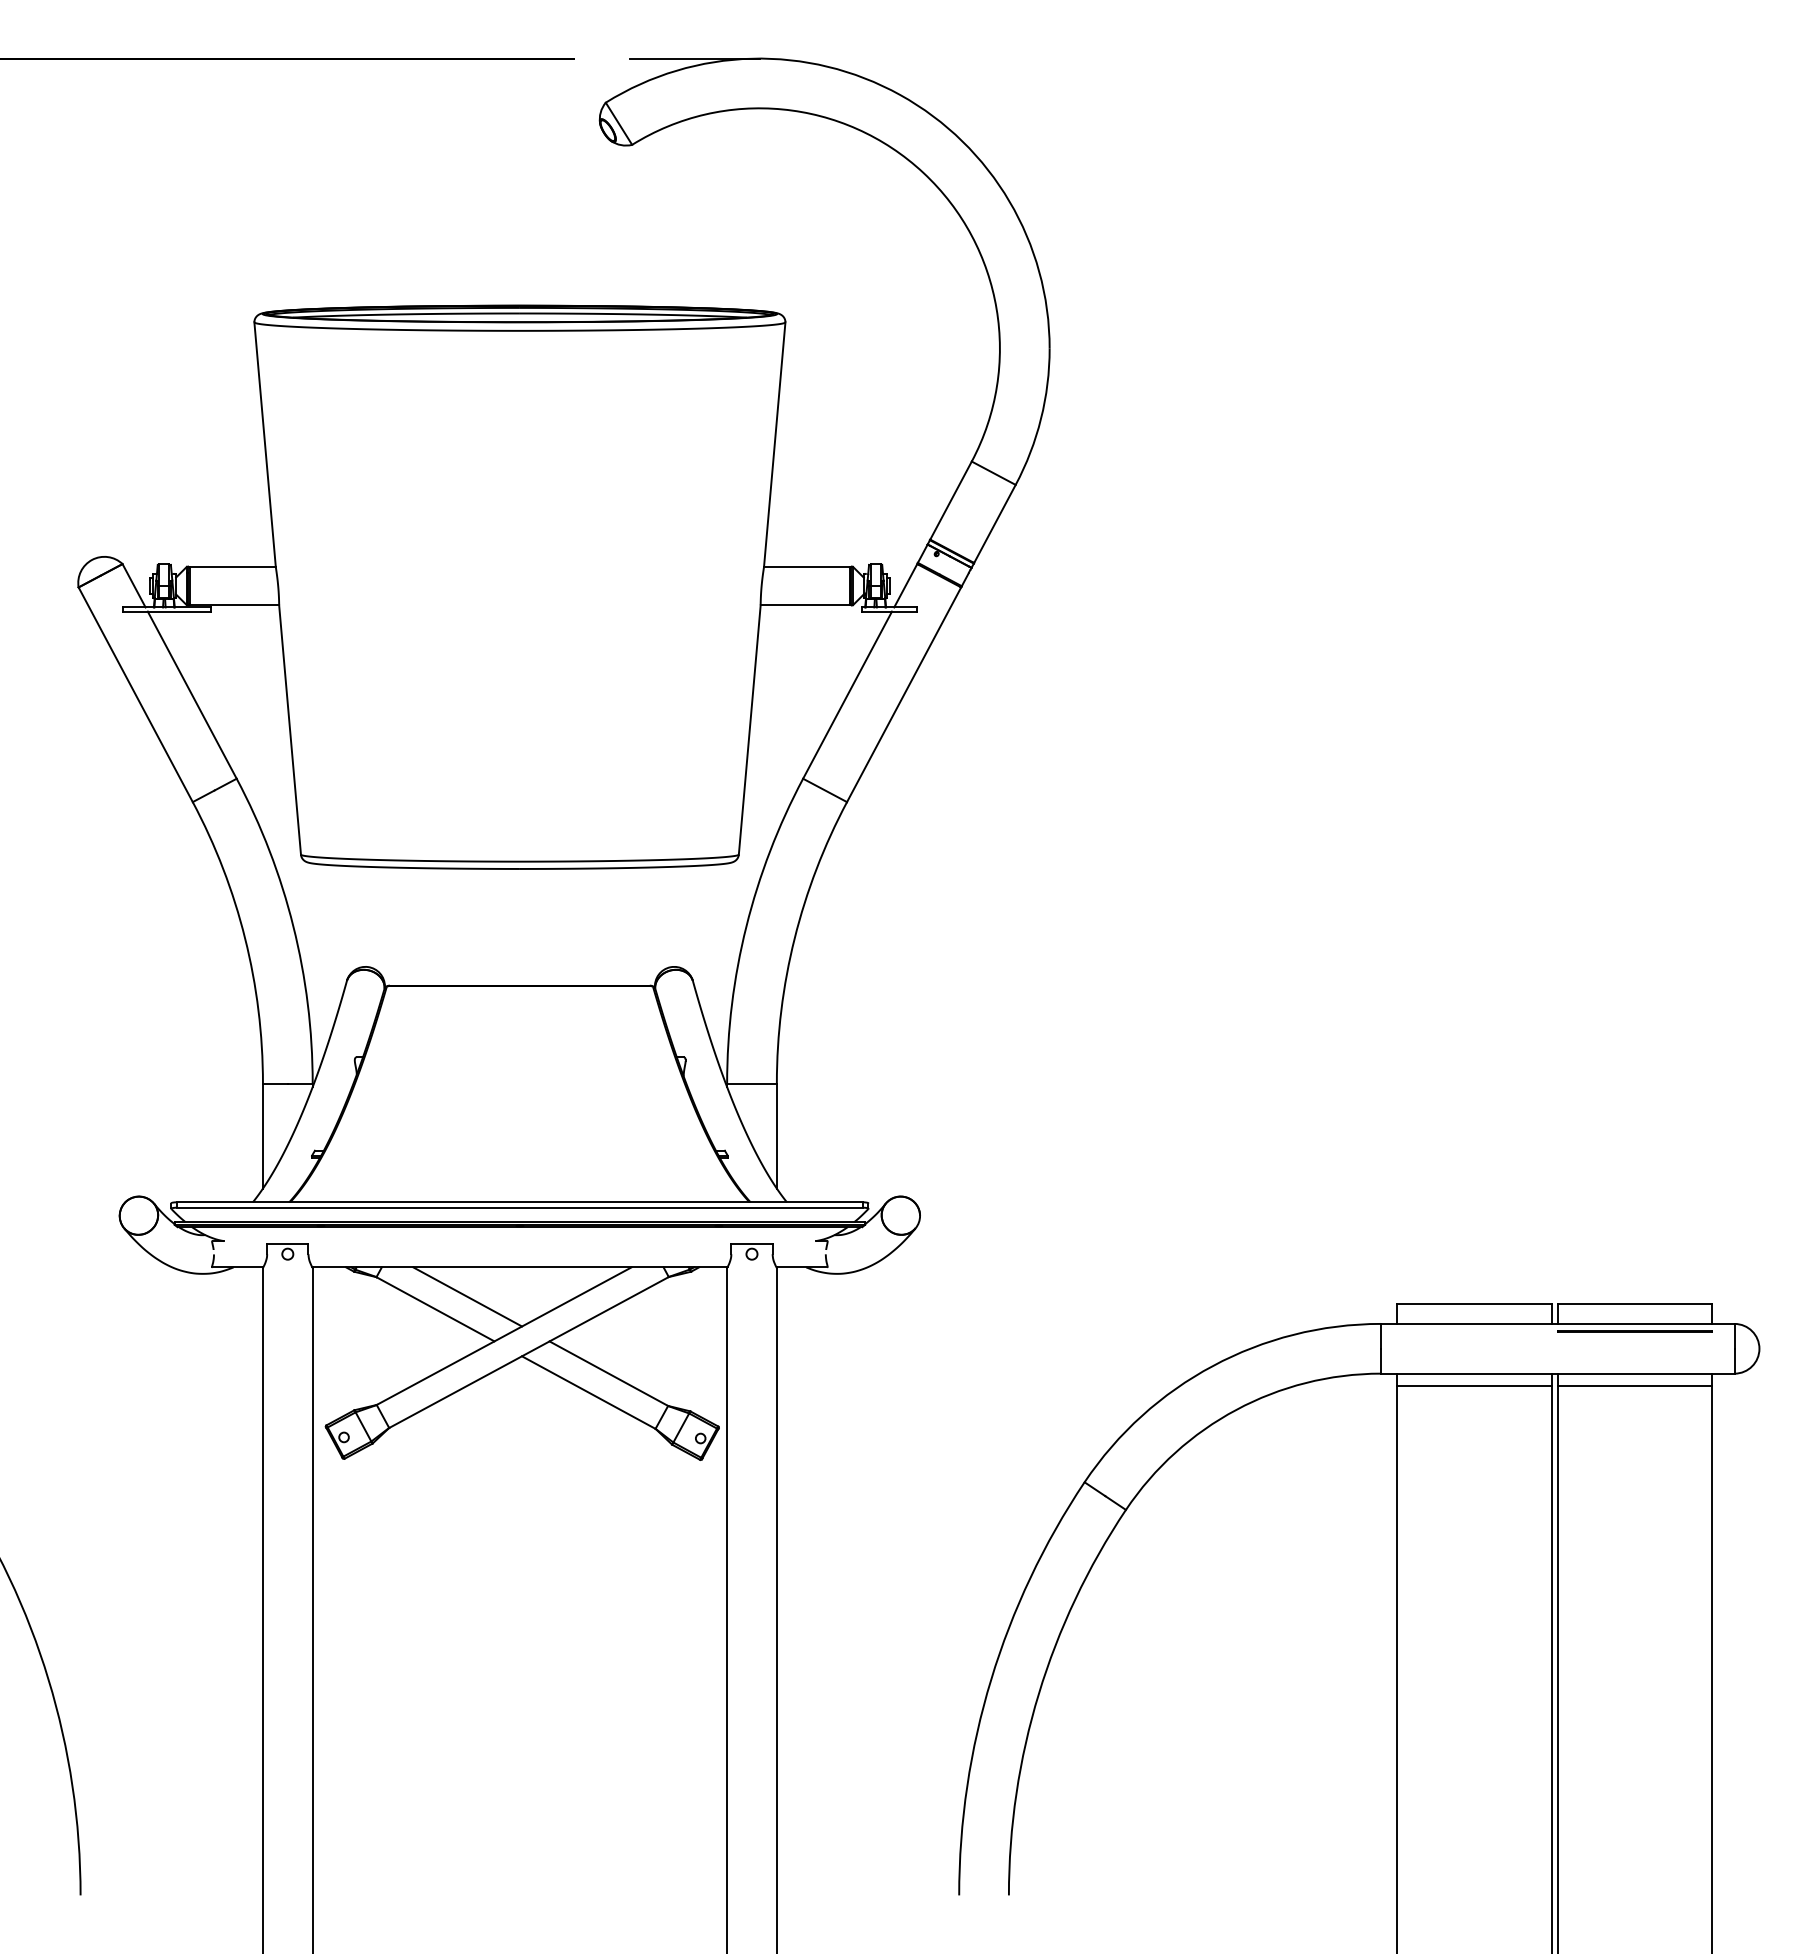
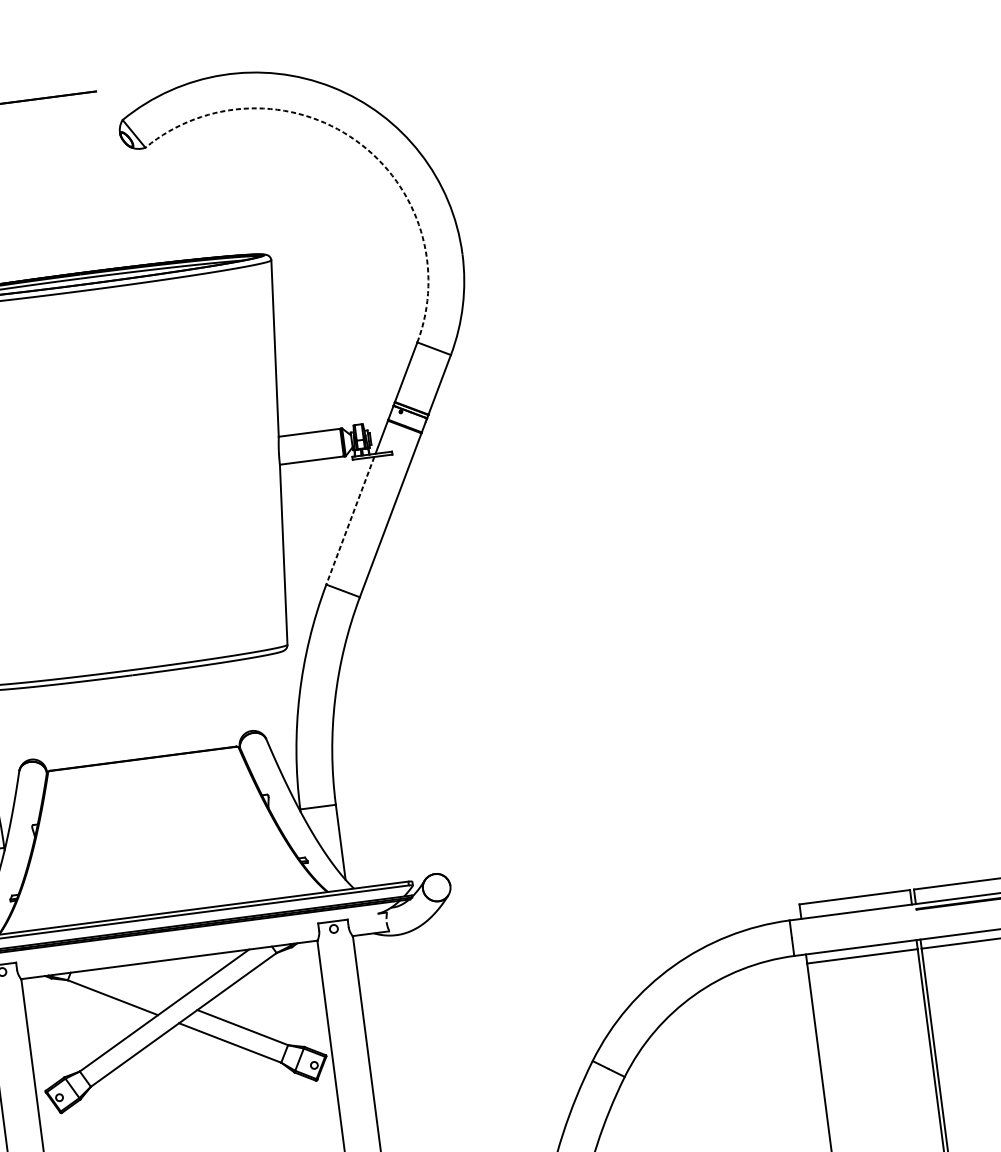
line: (694, 58) -> (181, 80), removed
arc: (923, 172) -> (356, 140), solid -> dashed
line: (847, 695) -> (350, 521), solid -> dashed
line: (467, 1296) -> (134, 985), removed

